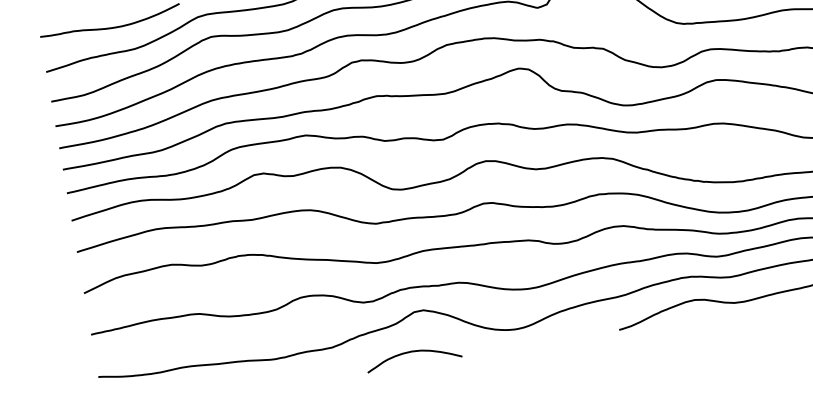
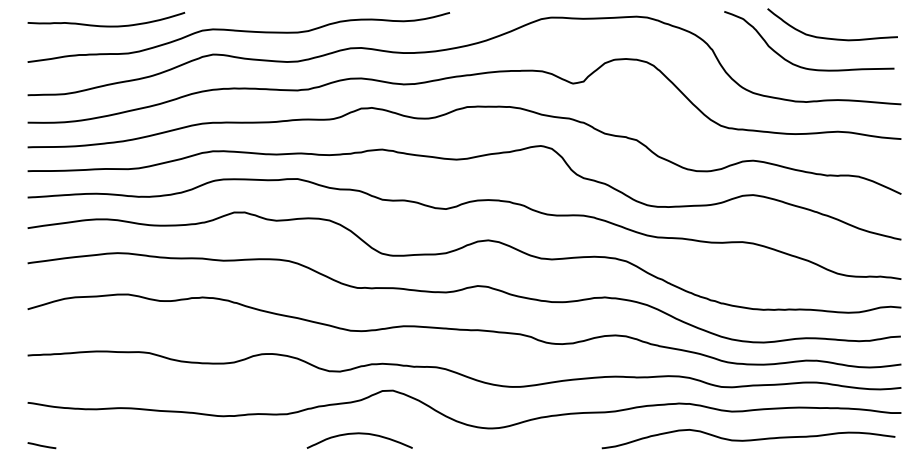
curve: (412, 352) -> (359, 434), moved

